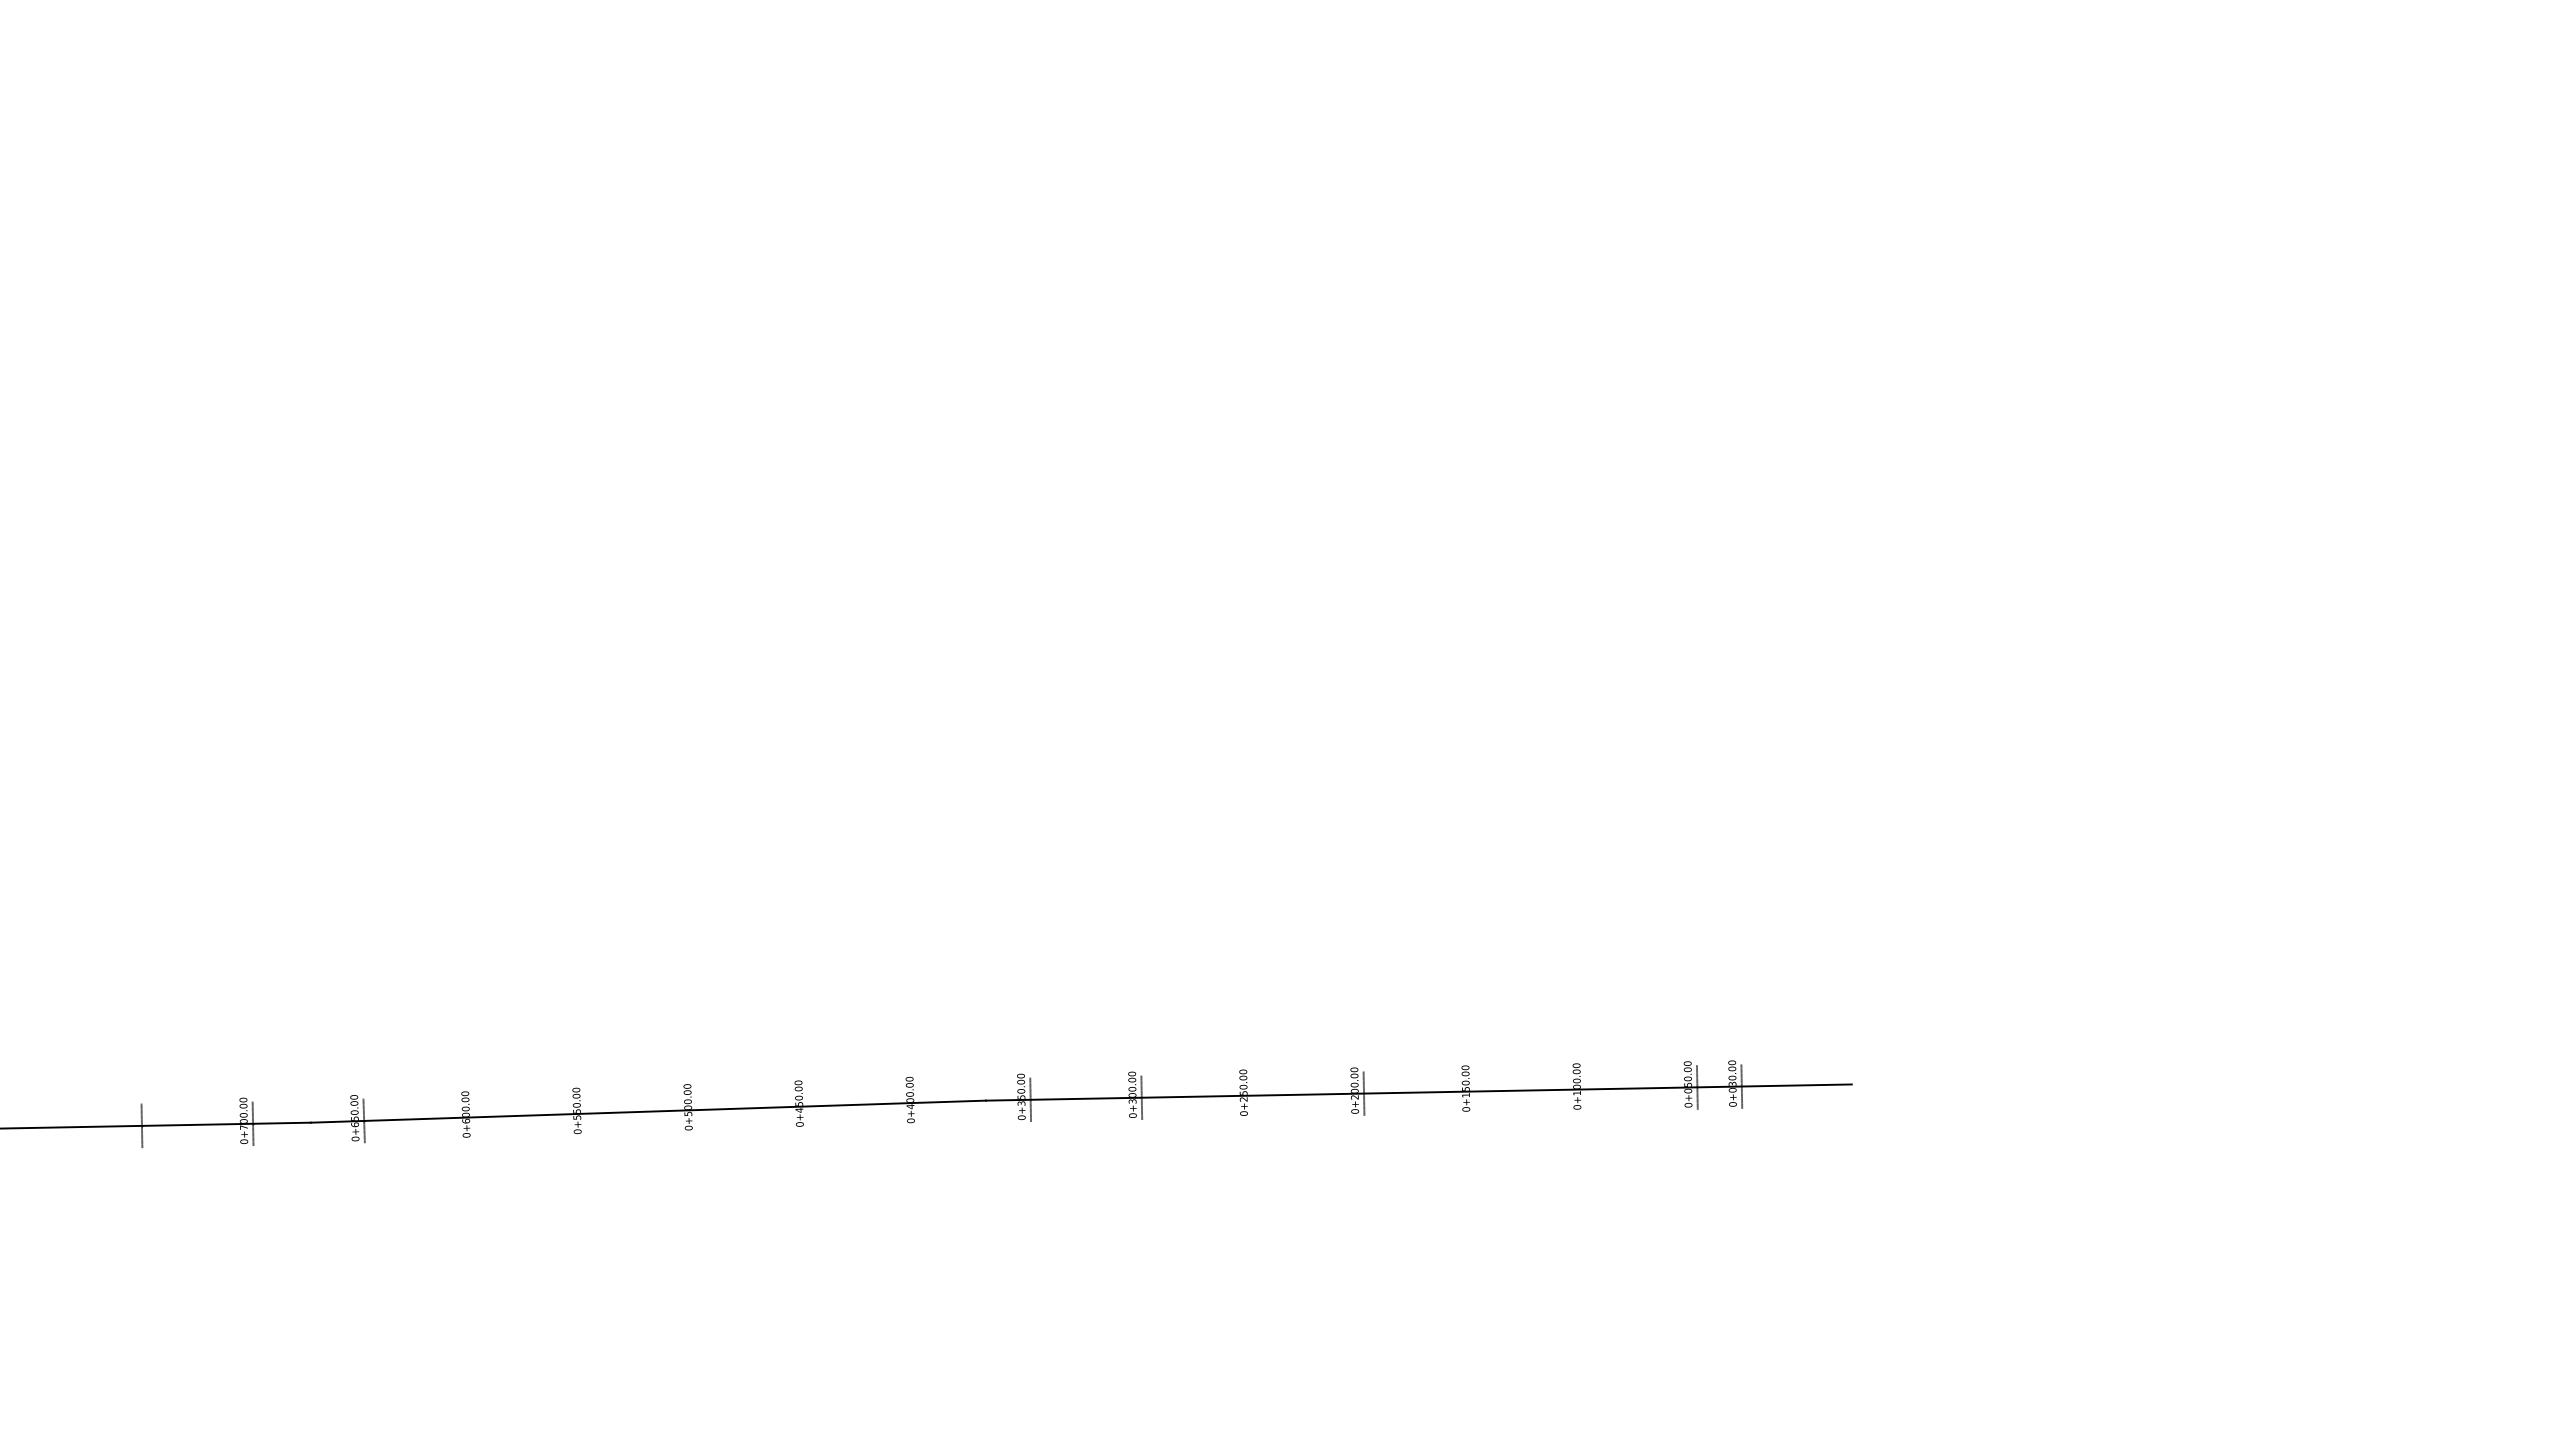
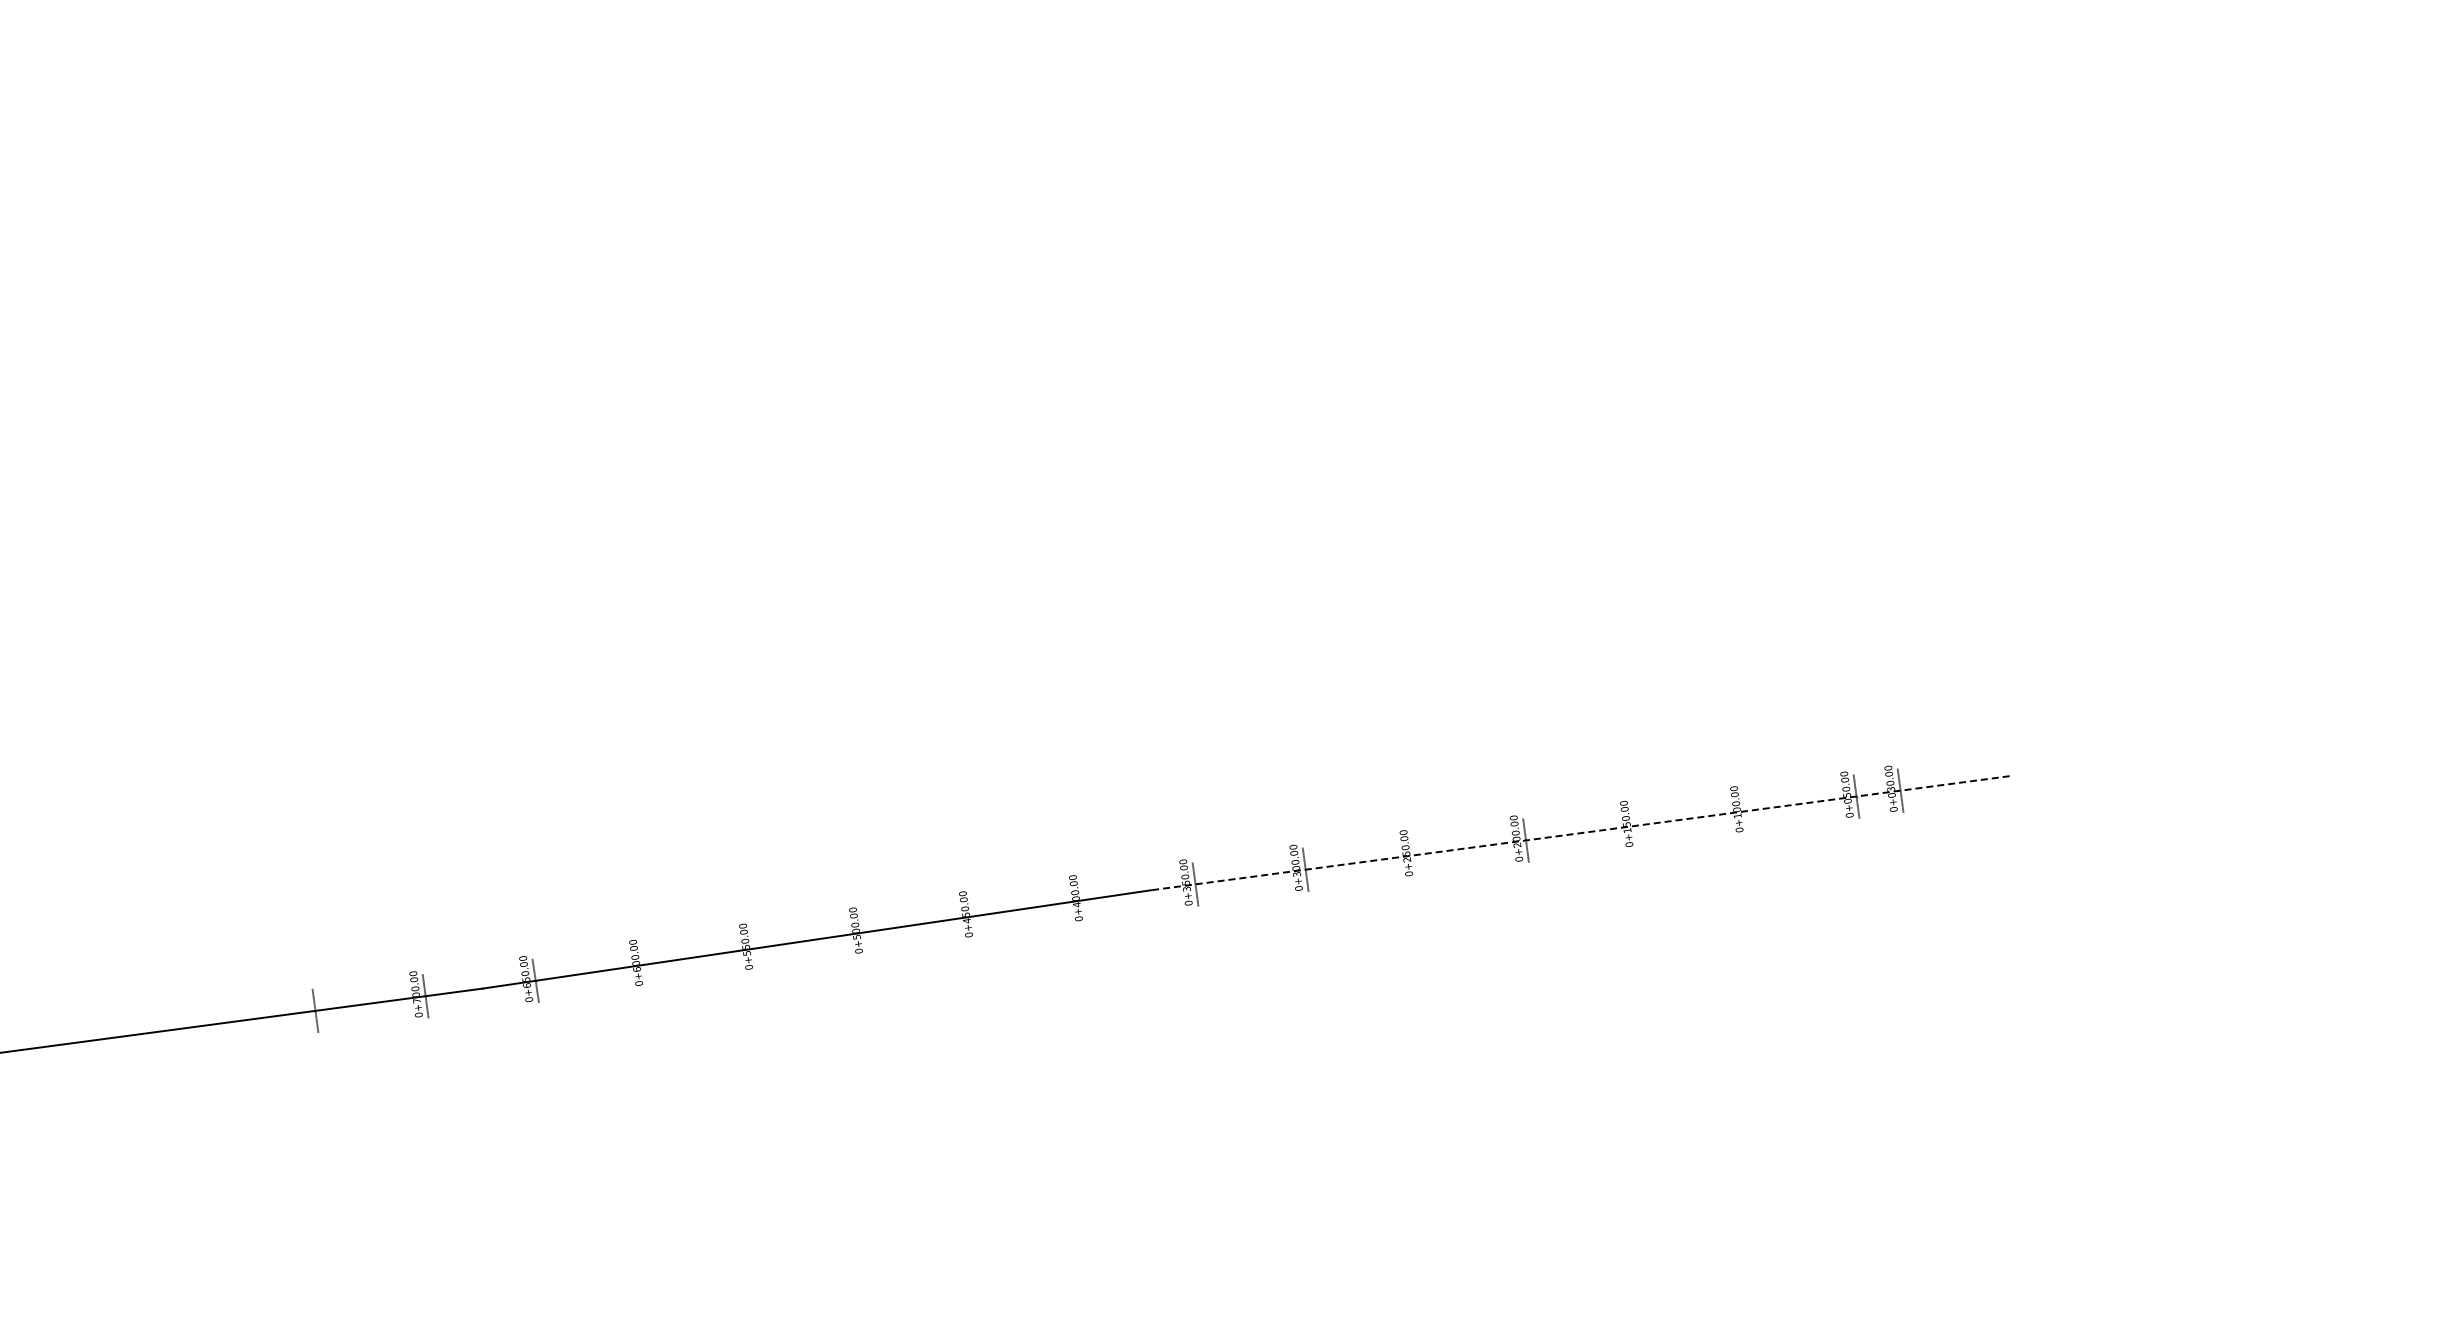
line: (1418, 1092) -> (1580, 833), solid -> dashed

